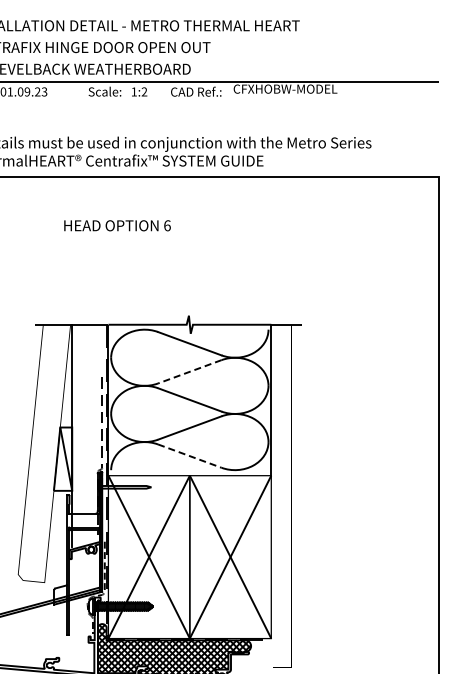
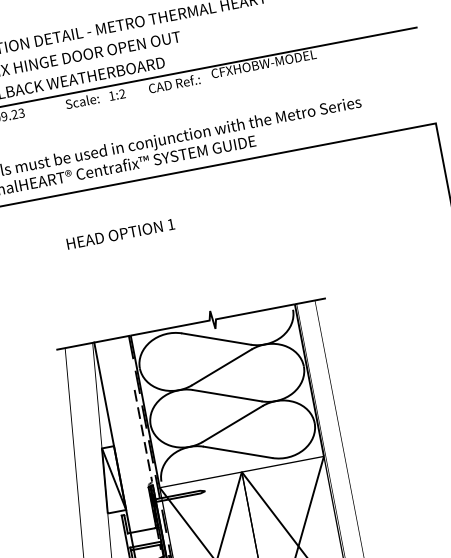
text: (167, 225) -> (171, 224), 6 -> 1
line: (189, 371) -> (221, 367), dashed -> solid
line: (189, 456) -> (237, 452), dashed -> solid

